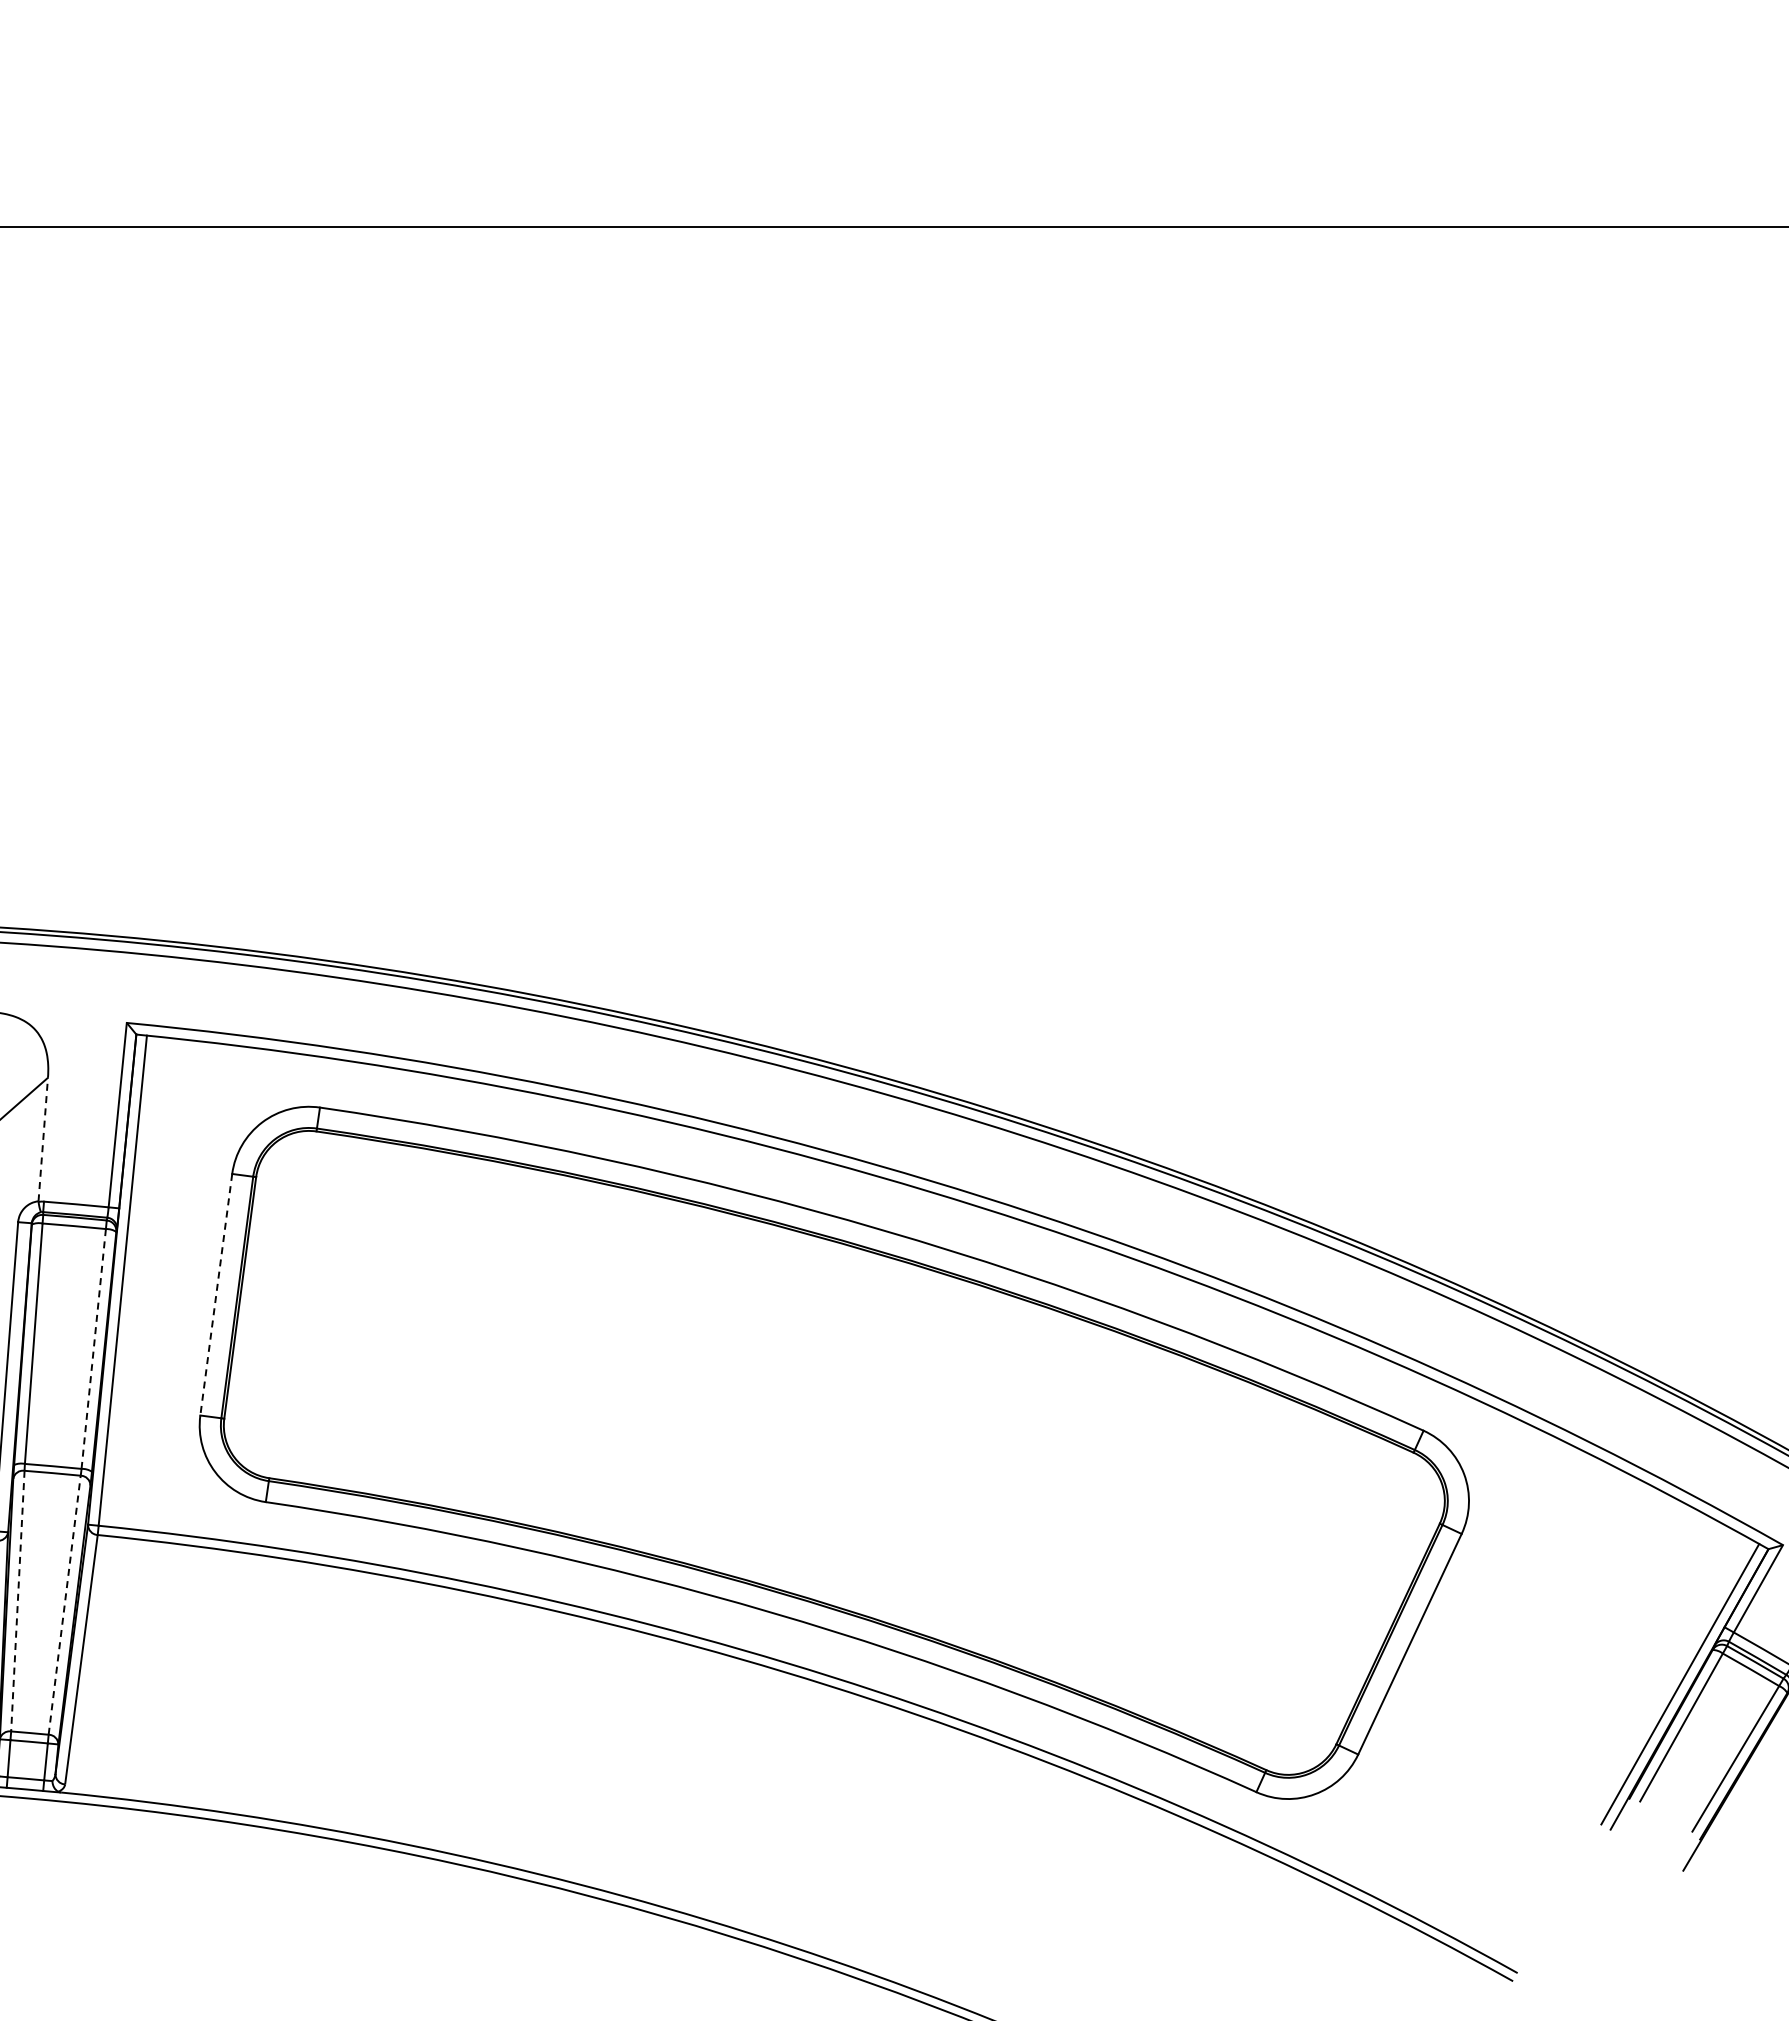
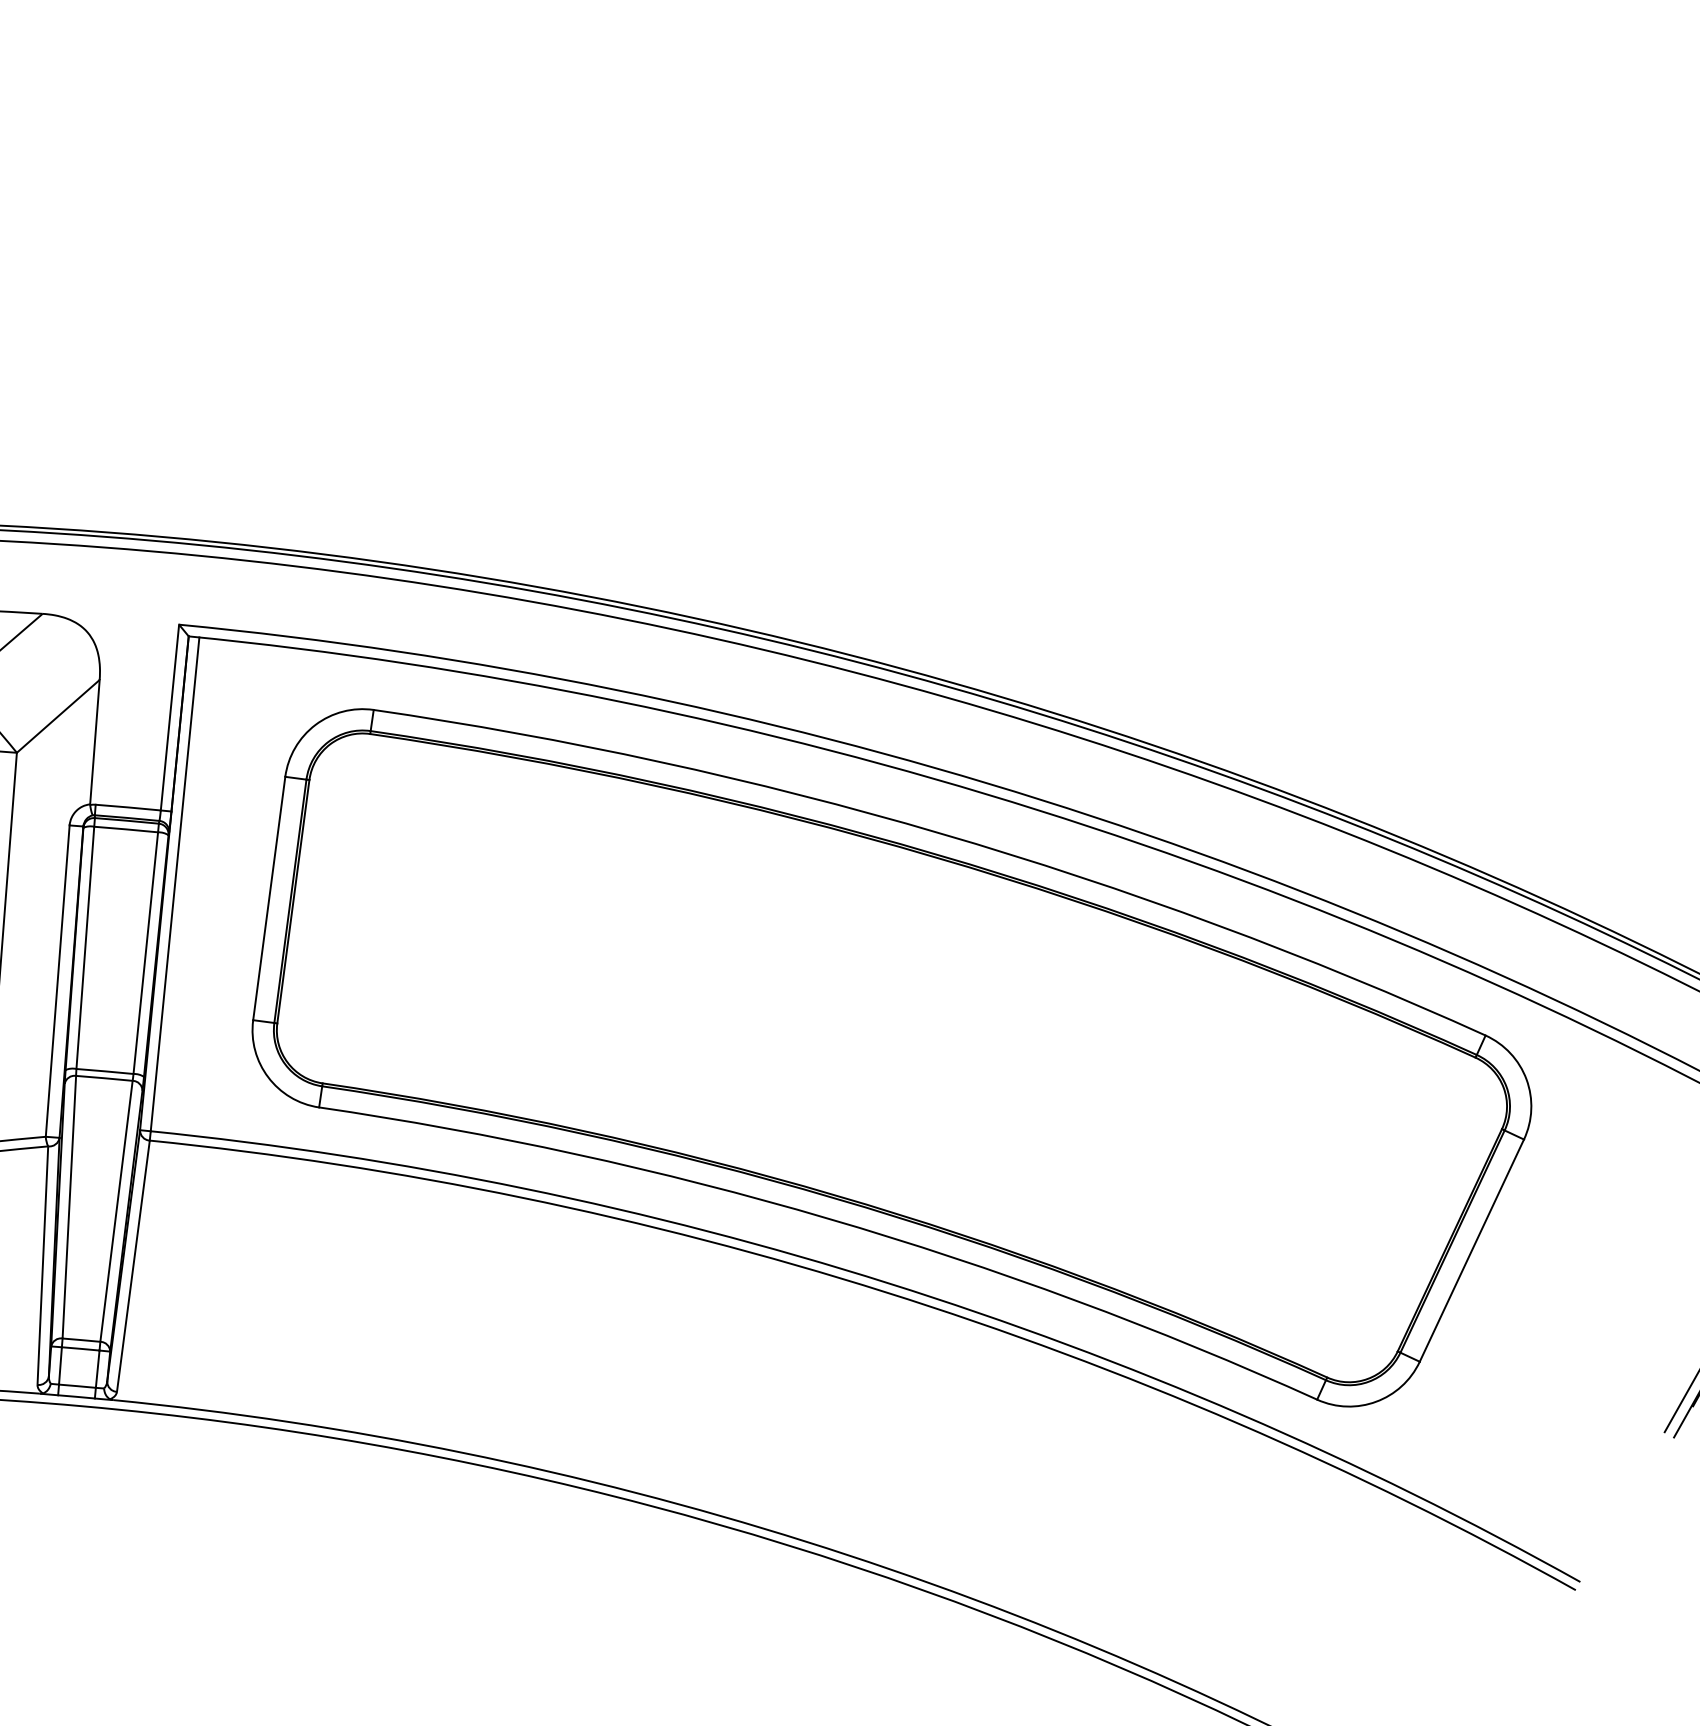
line: (43, 1139) -> (95, 742), dashed -> solid
line: (216, 1294) -> (269, 898), dashed -> solid
line: (93, 1349) -> (145, 953), dashed -> solid
line: (17, 1600) -> (68, 1206), dashed -> solid
line: (64, 1606) -> (116, 1212), dashed -> solid

